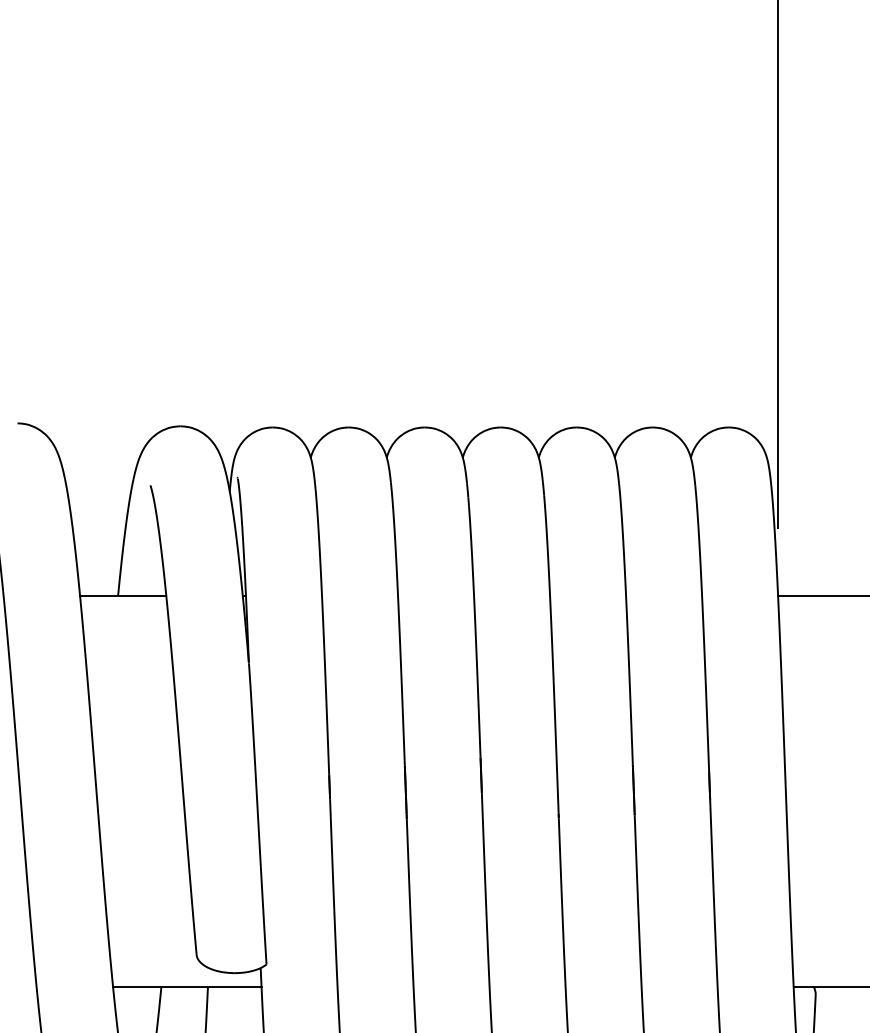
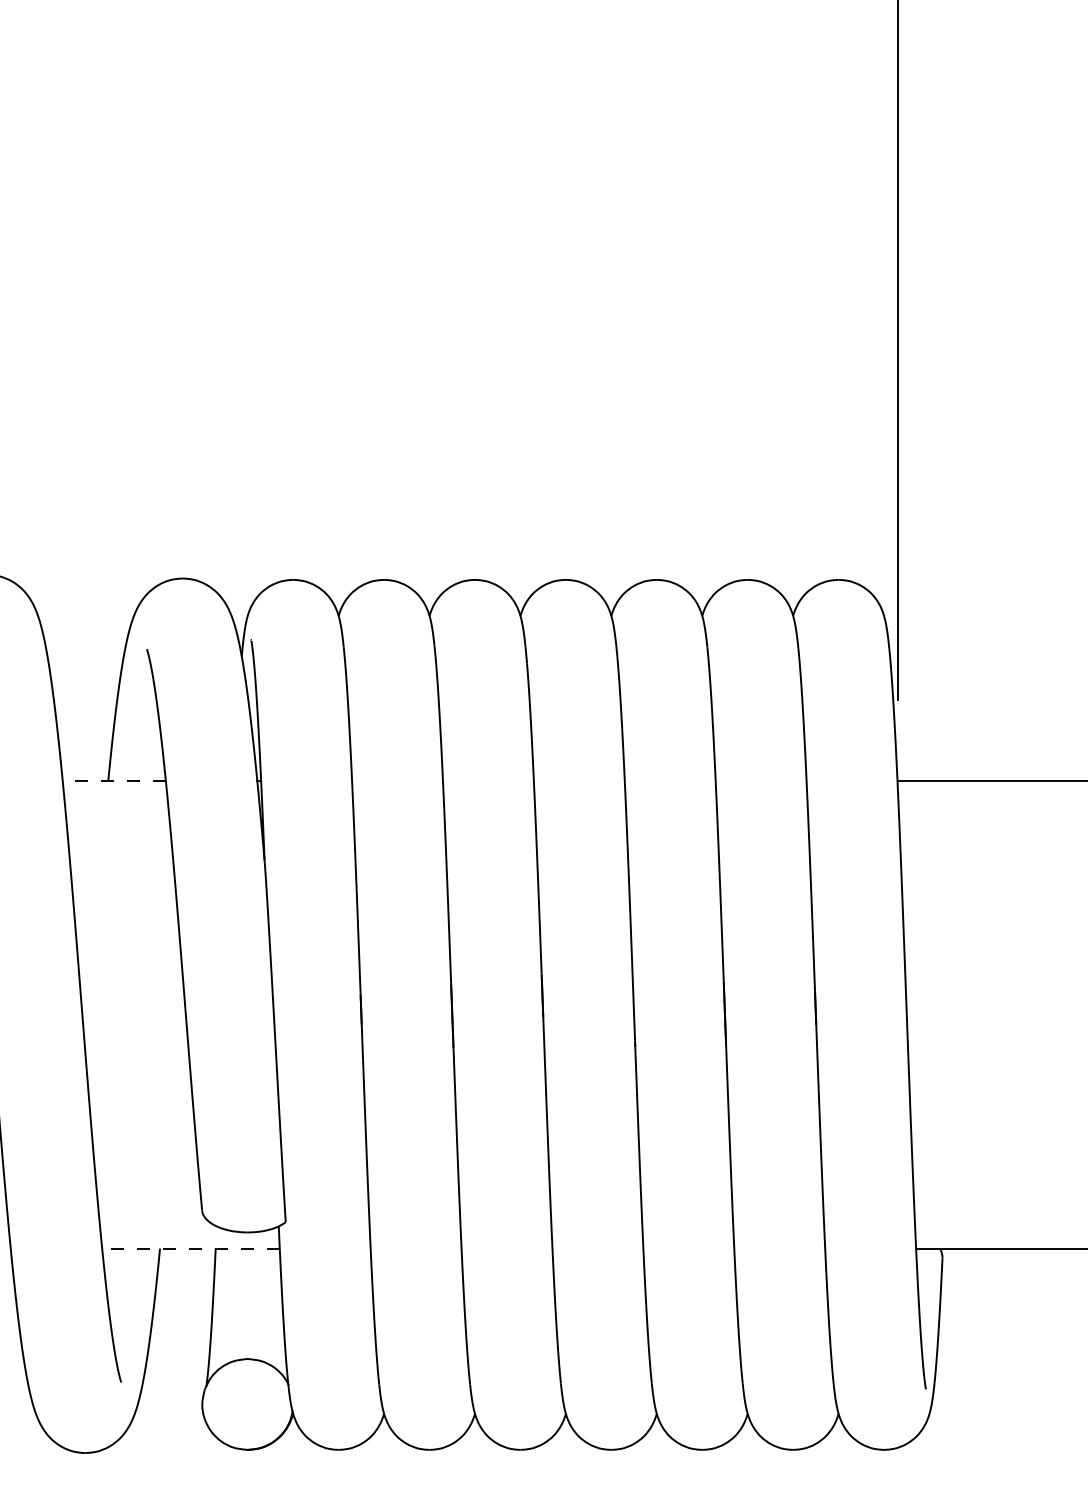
line: (123, 596) -> (114, 781), solid -> dashed
line: (186, 986) -> (190, 1248), solid -> dashed

